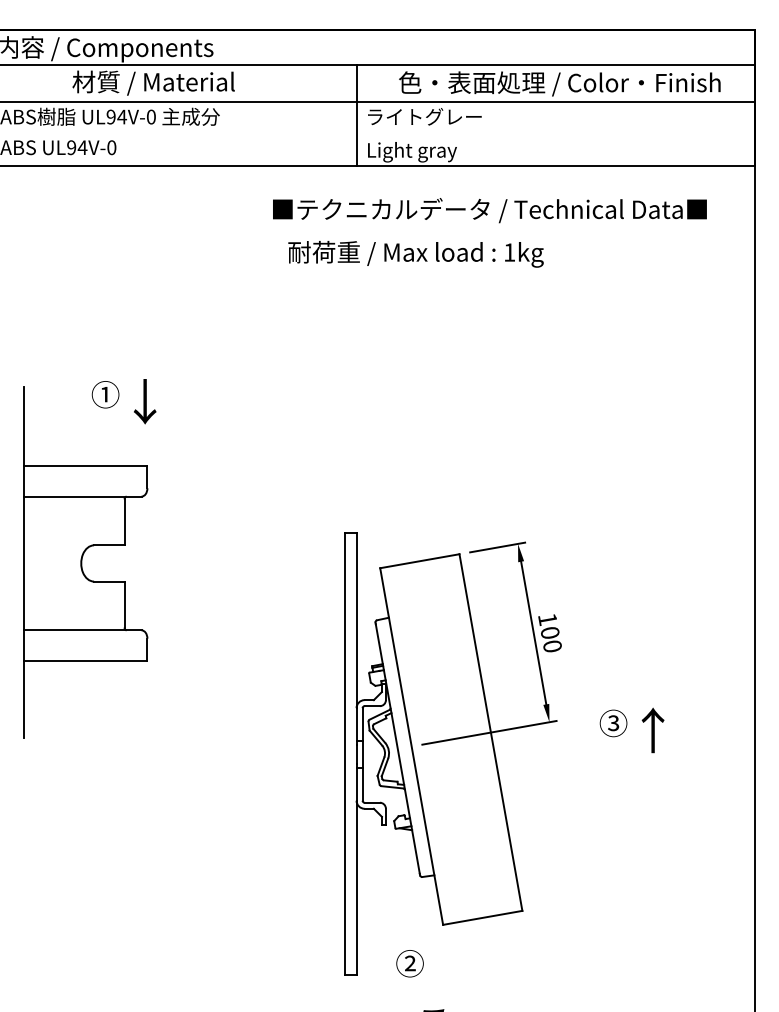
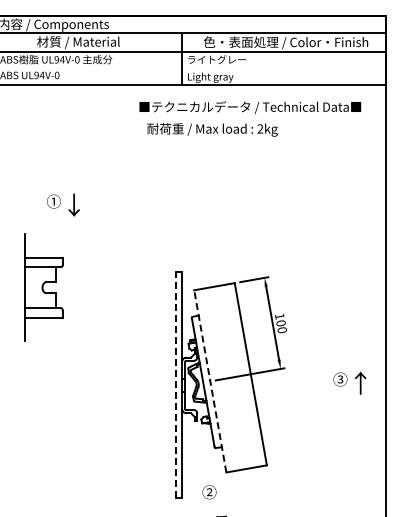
text: (509, 251) -> (260, 128), 1kg -> 2kg
part: (85, 562) -> (43, 287), size x0.6
text: (631, 729) -> (349, 382), moved
line: (412, 746) -> (210, 381), solid -> dashed
line: (345, 752) -> (176, 384), solid -> dashed

